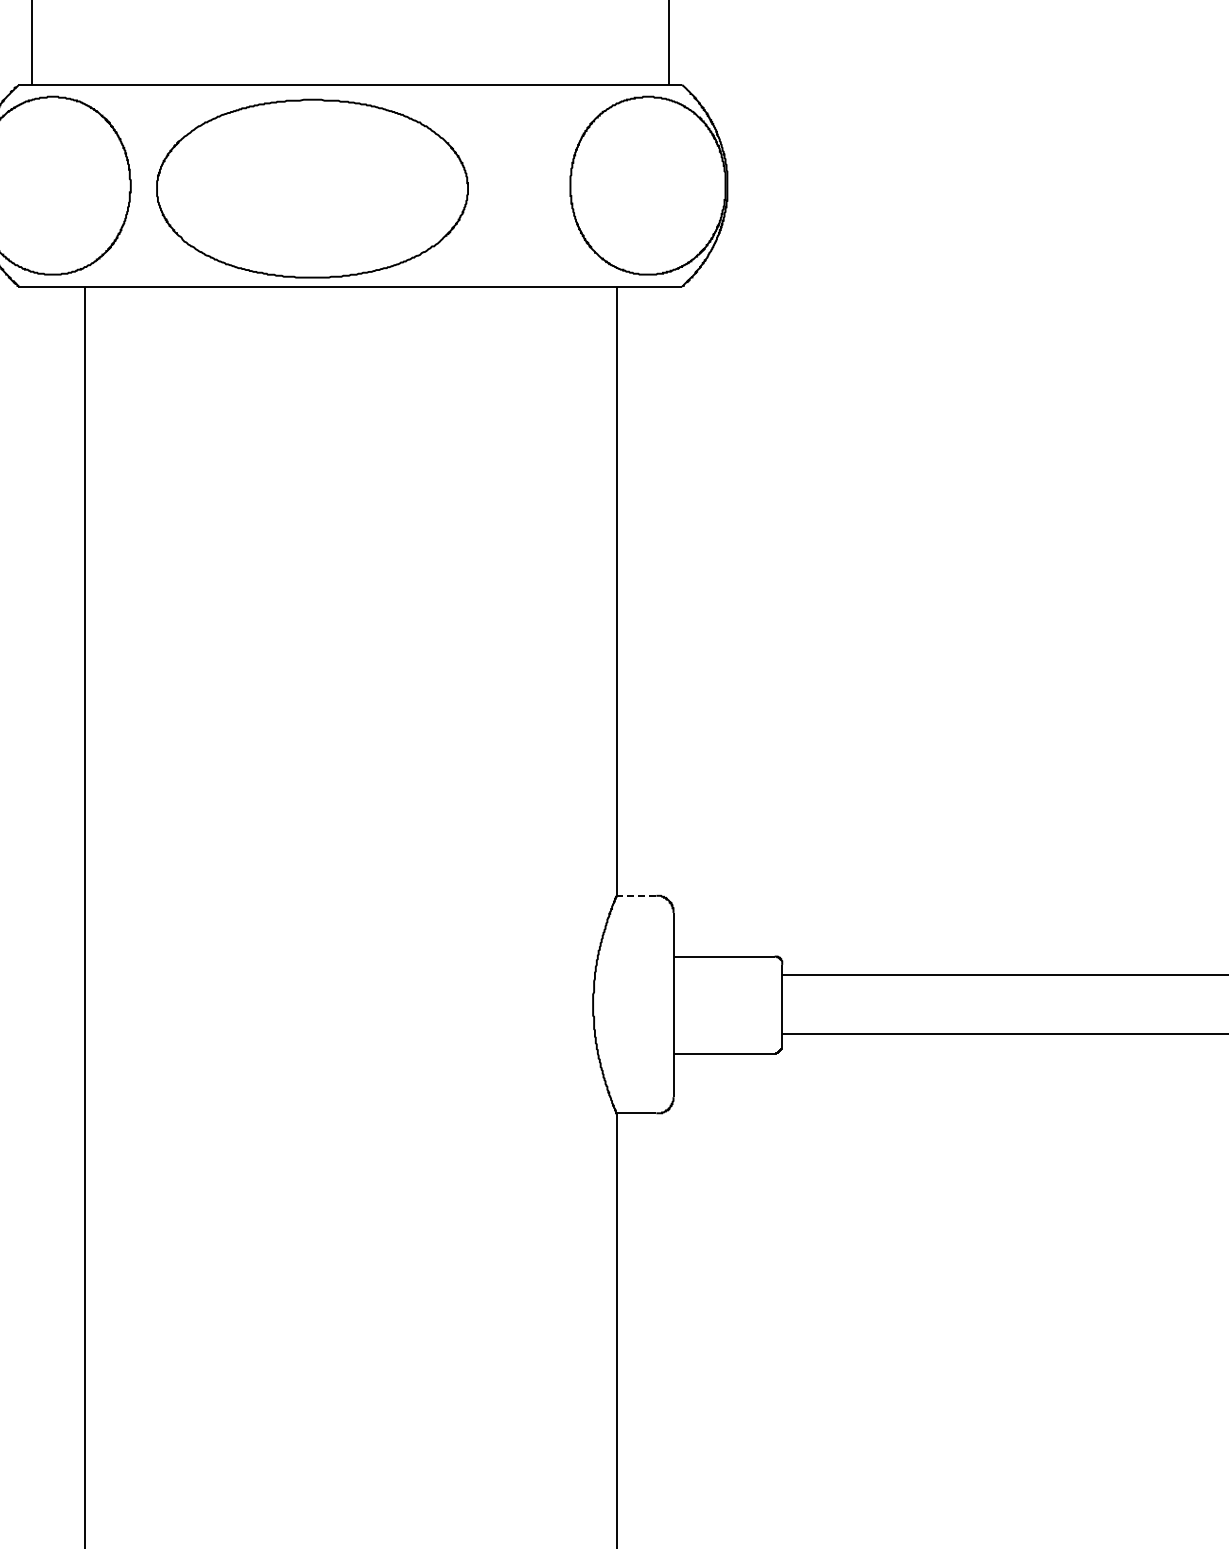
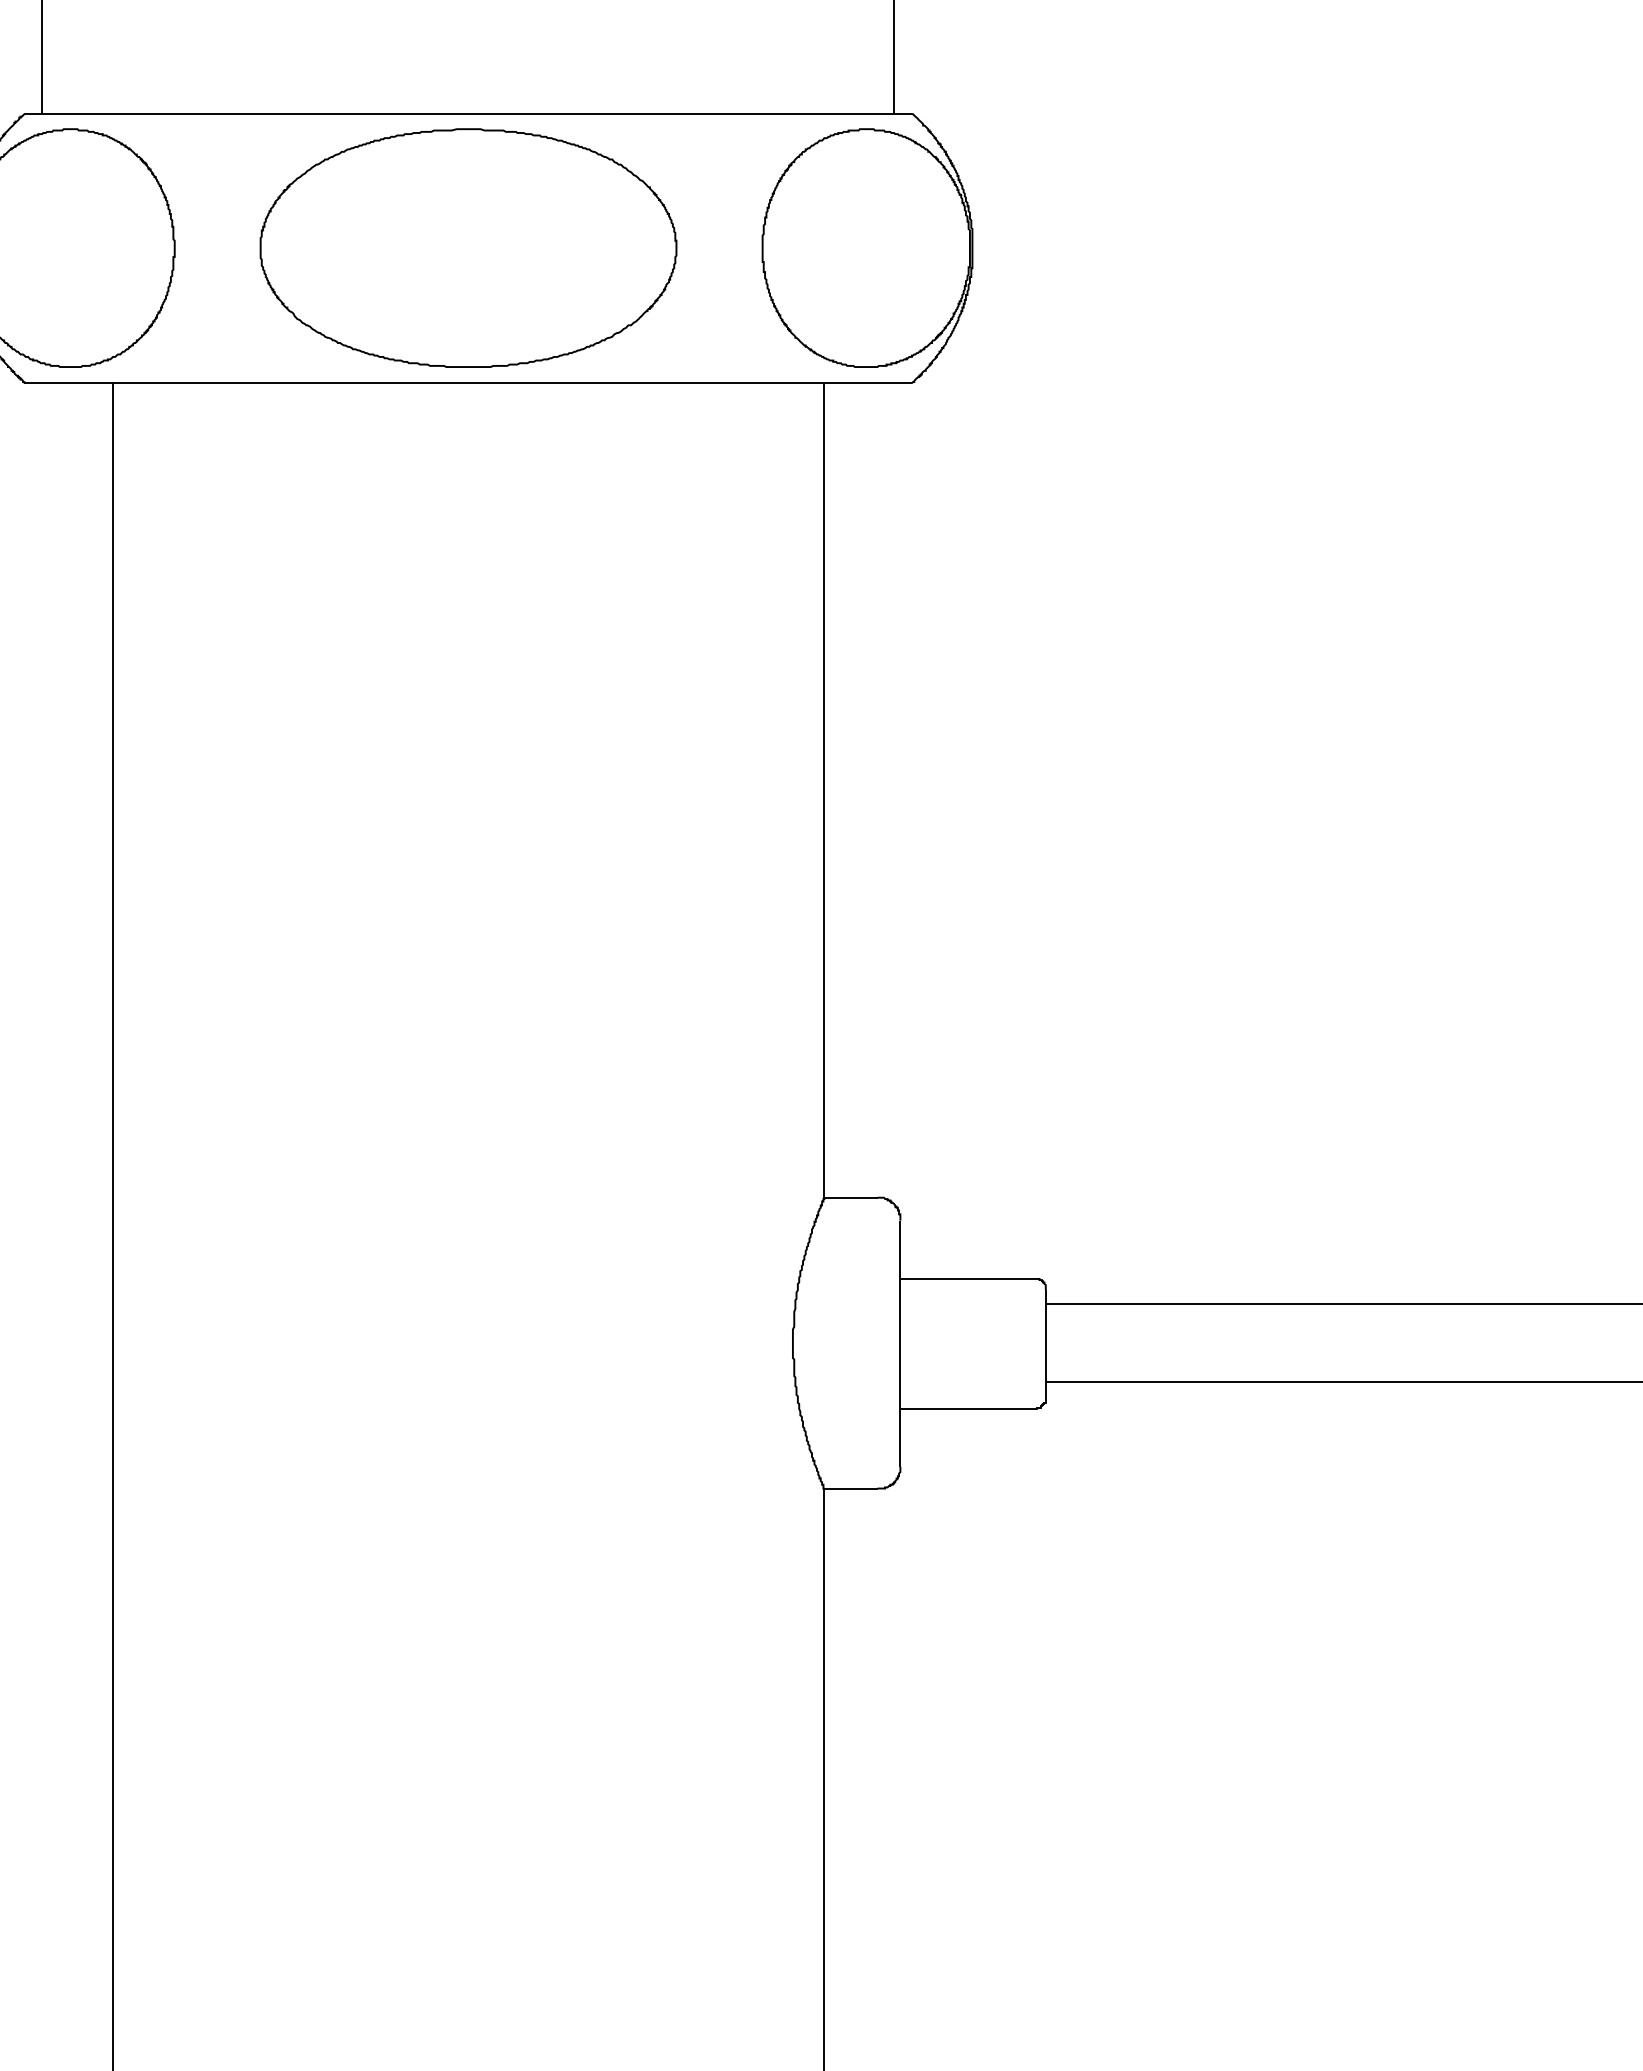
part: (312, 188) -> (468, 247), moved
line: (636, 895) -> (850, 1197), dashed -> solid

